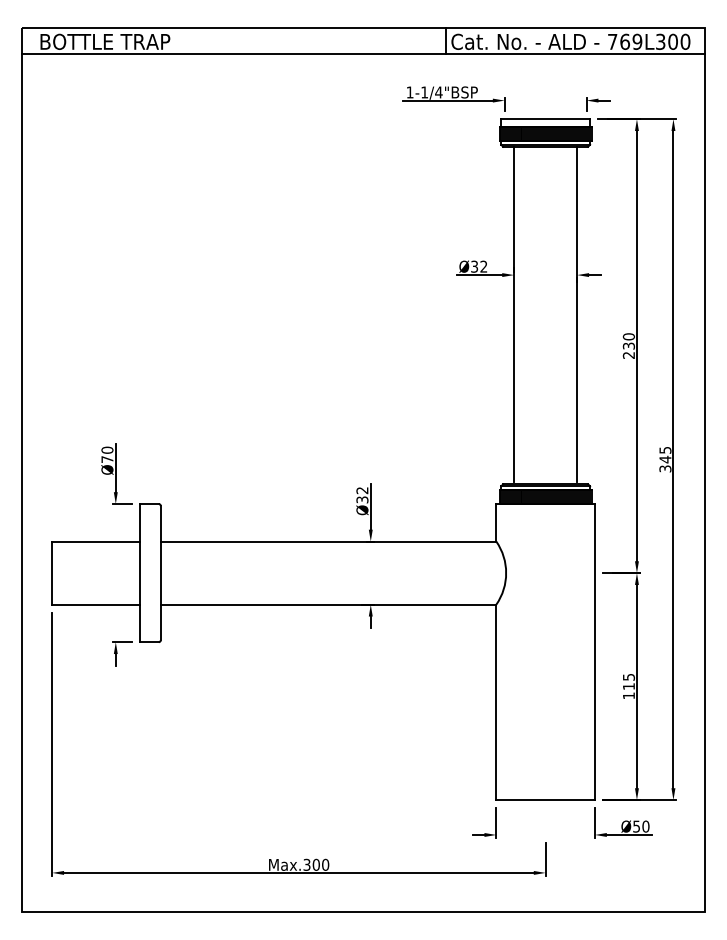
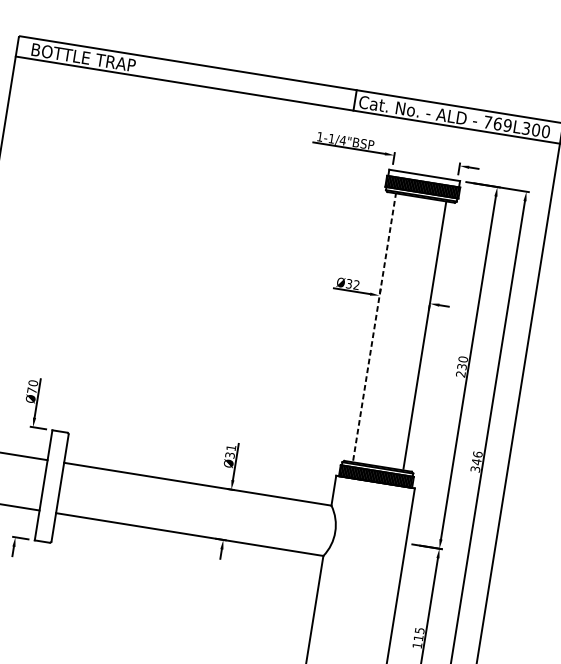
line: (514, 314) -> (374, 327), solid -> dashed
text: (665, 449) -> (478, 453), 345 -> 346
text: (362, 490) -> (231, 447), Ø32 -> Ø31

